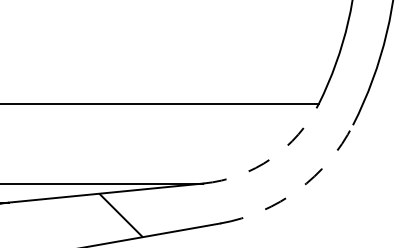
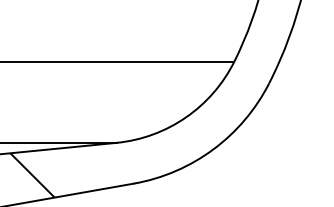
arc: (271, 158) -> (186, 117), dashed -> solid
arc: (298, 190) -> (213, 149), dashed -> solid

